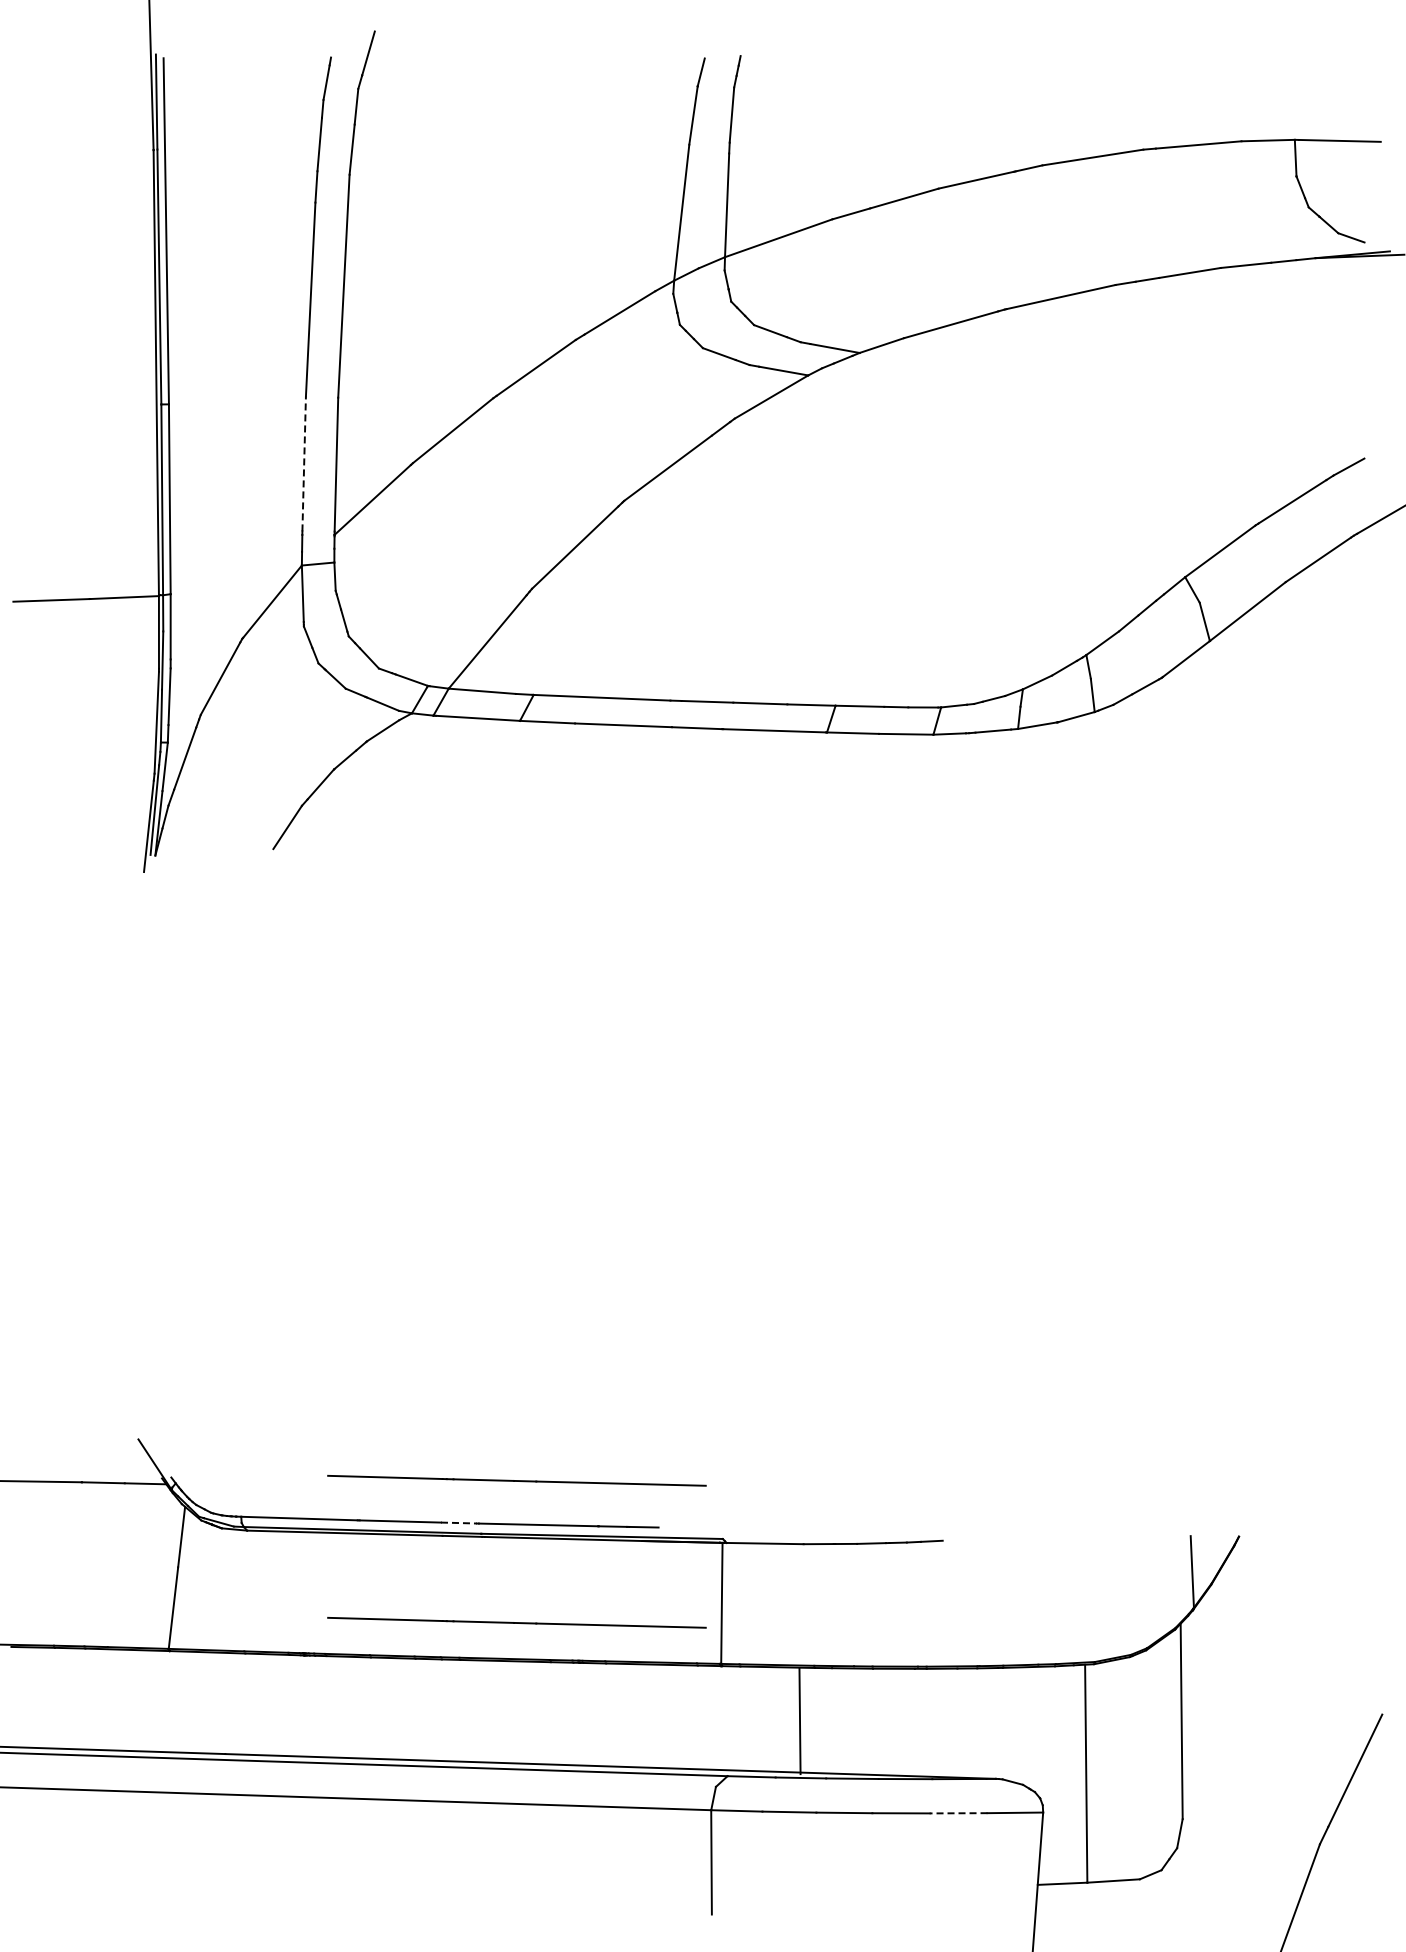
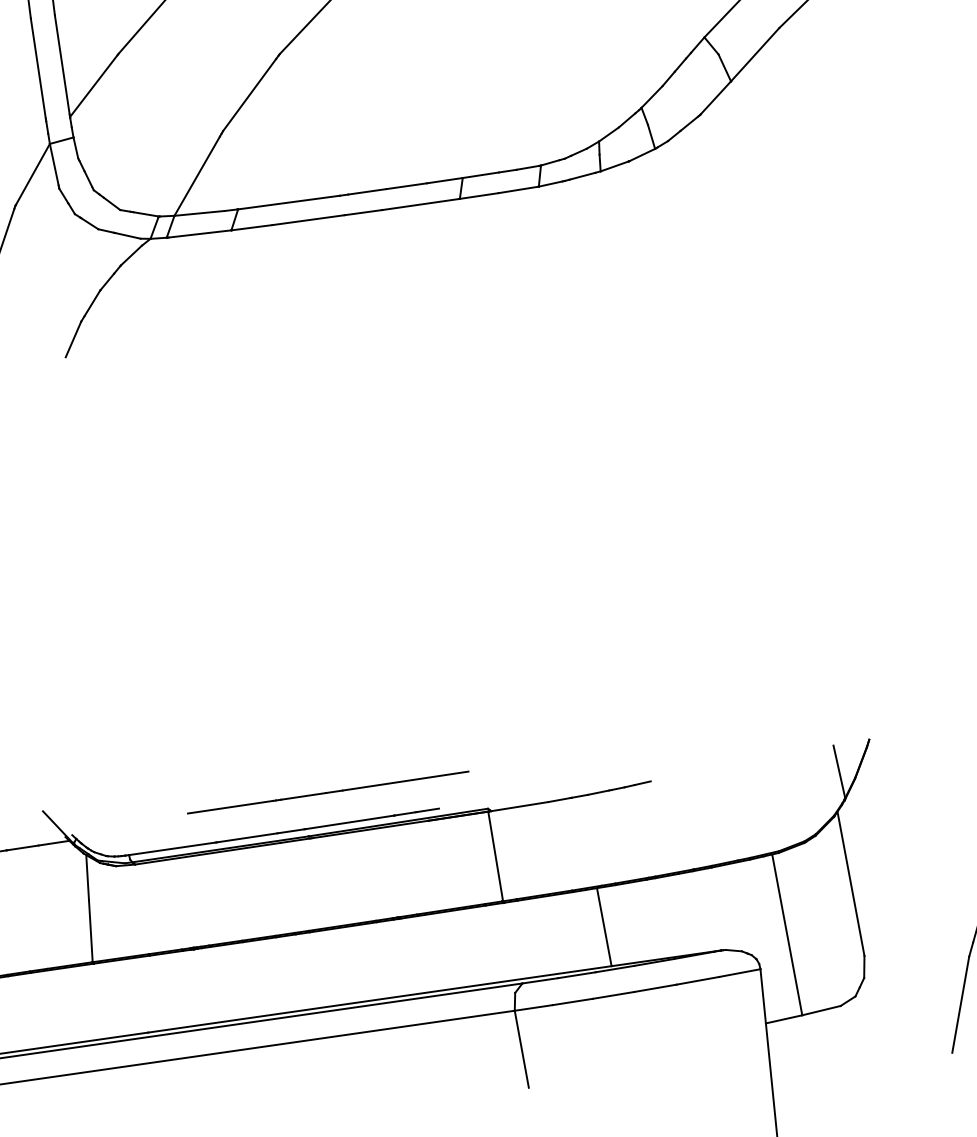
line: (304, 463) -> (38, 68), dashed -> solid
line: (458, 1523) -> (290, 831), dashed -> solid
line: (516, 1622) -> (346, 897), removed
line: (799, 1721) -> (603, 927), moved
line: (958, 1813) -> (698, 980), dashed -> solid

